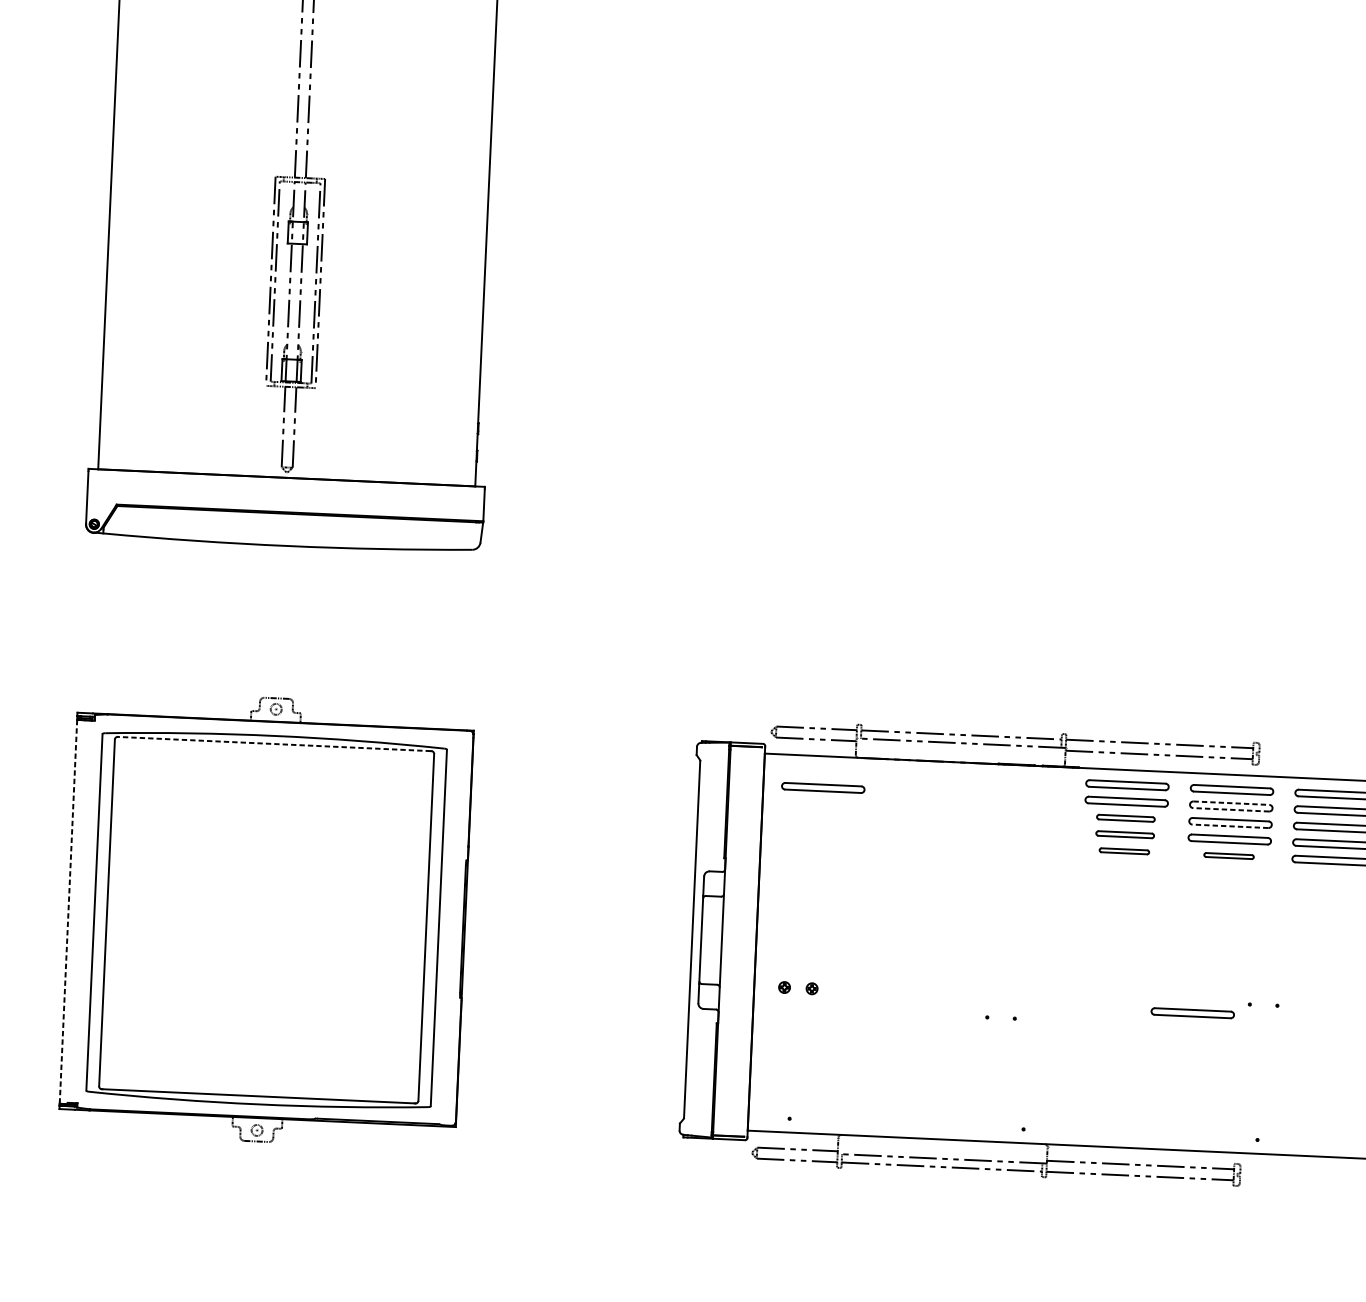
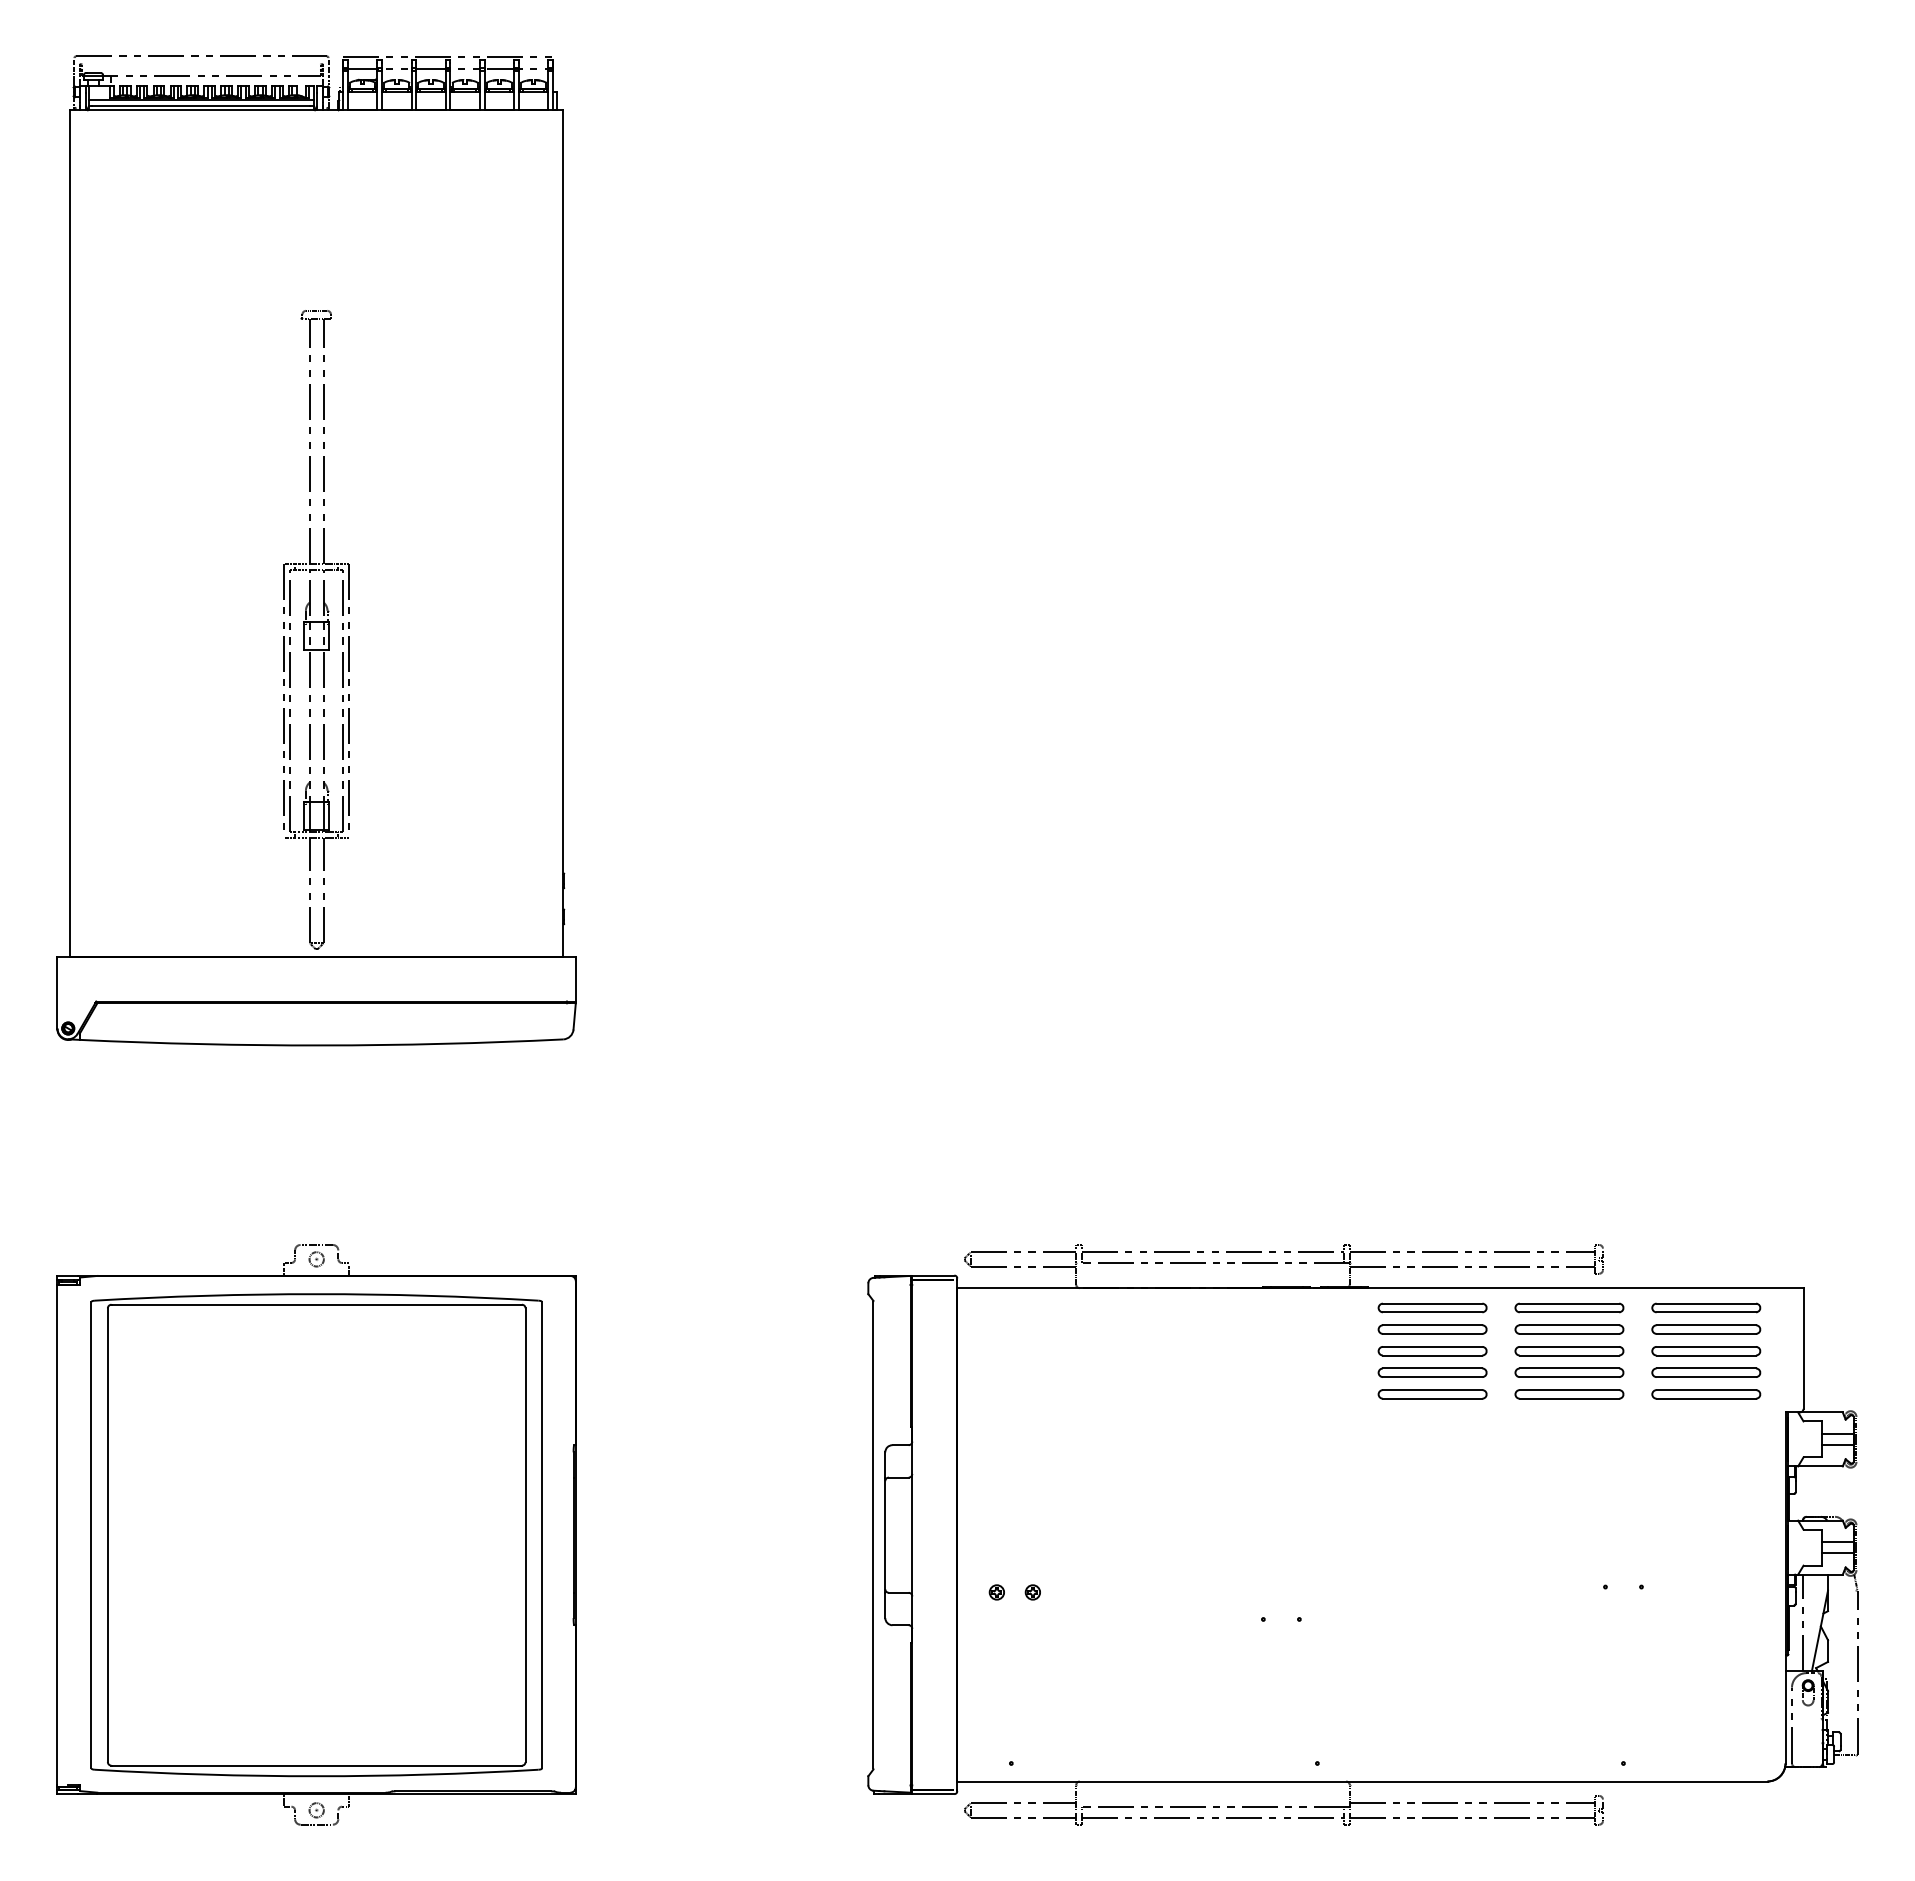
line: (274, 743) -> (316, 1304), dashed -> solid
part: (823, 787) -> (1035, 1329), removed
line: (1231, 803) -> (1569, 1325), dashed -> solid
line: (1231, 809) -> (1569, 1333), dashed -> solid
part: (1125, 818) -> (1432, 1351), size x1.43
line: (1230, 826) -> (1569, 1355), dashed -> solid
part: (1125, 834) -> (1432, 1372), size x1.43
part: (1124, 851) -> (1432, 1394), size x1.67
part: (1229, 856) -> (1569, 1394), size x1.67
line: (68, 911) -> (57, 1535), dashed -> solid
part: (1192, 1013) -> (1531, 1601), removed

